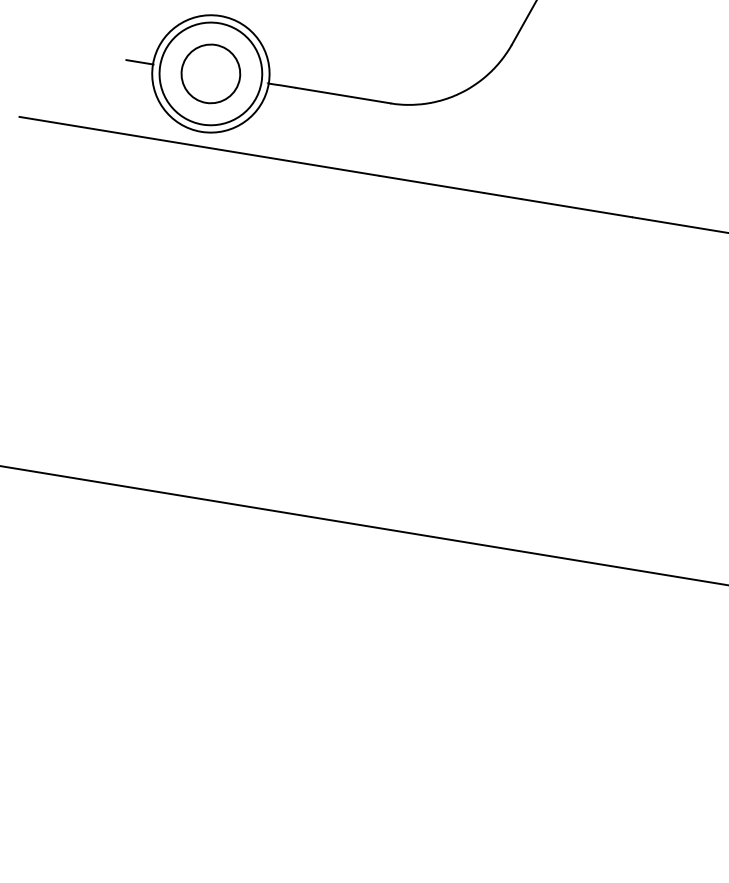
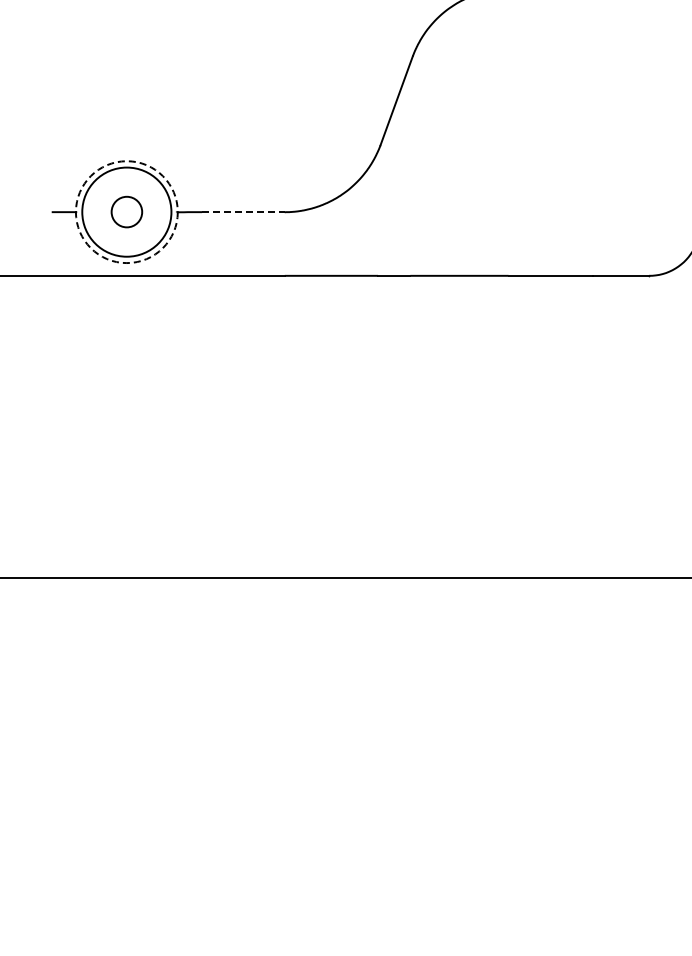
circle: (210, 73) -> (126, 211), size x0.6
circle: (210, 74) -> (126, 212), solid -> dashed
line: (343, 96) -> (243, 212), solid -> dashed

